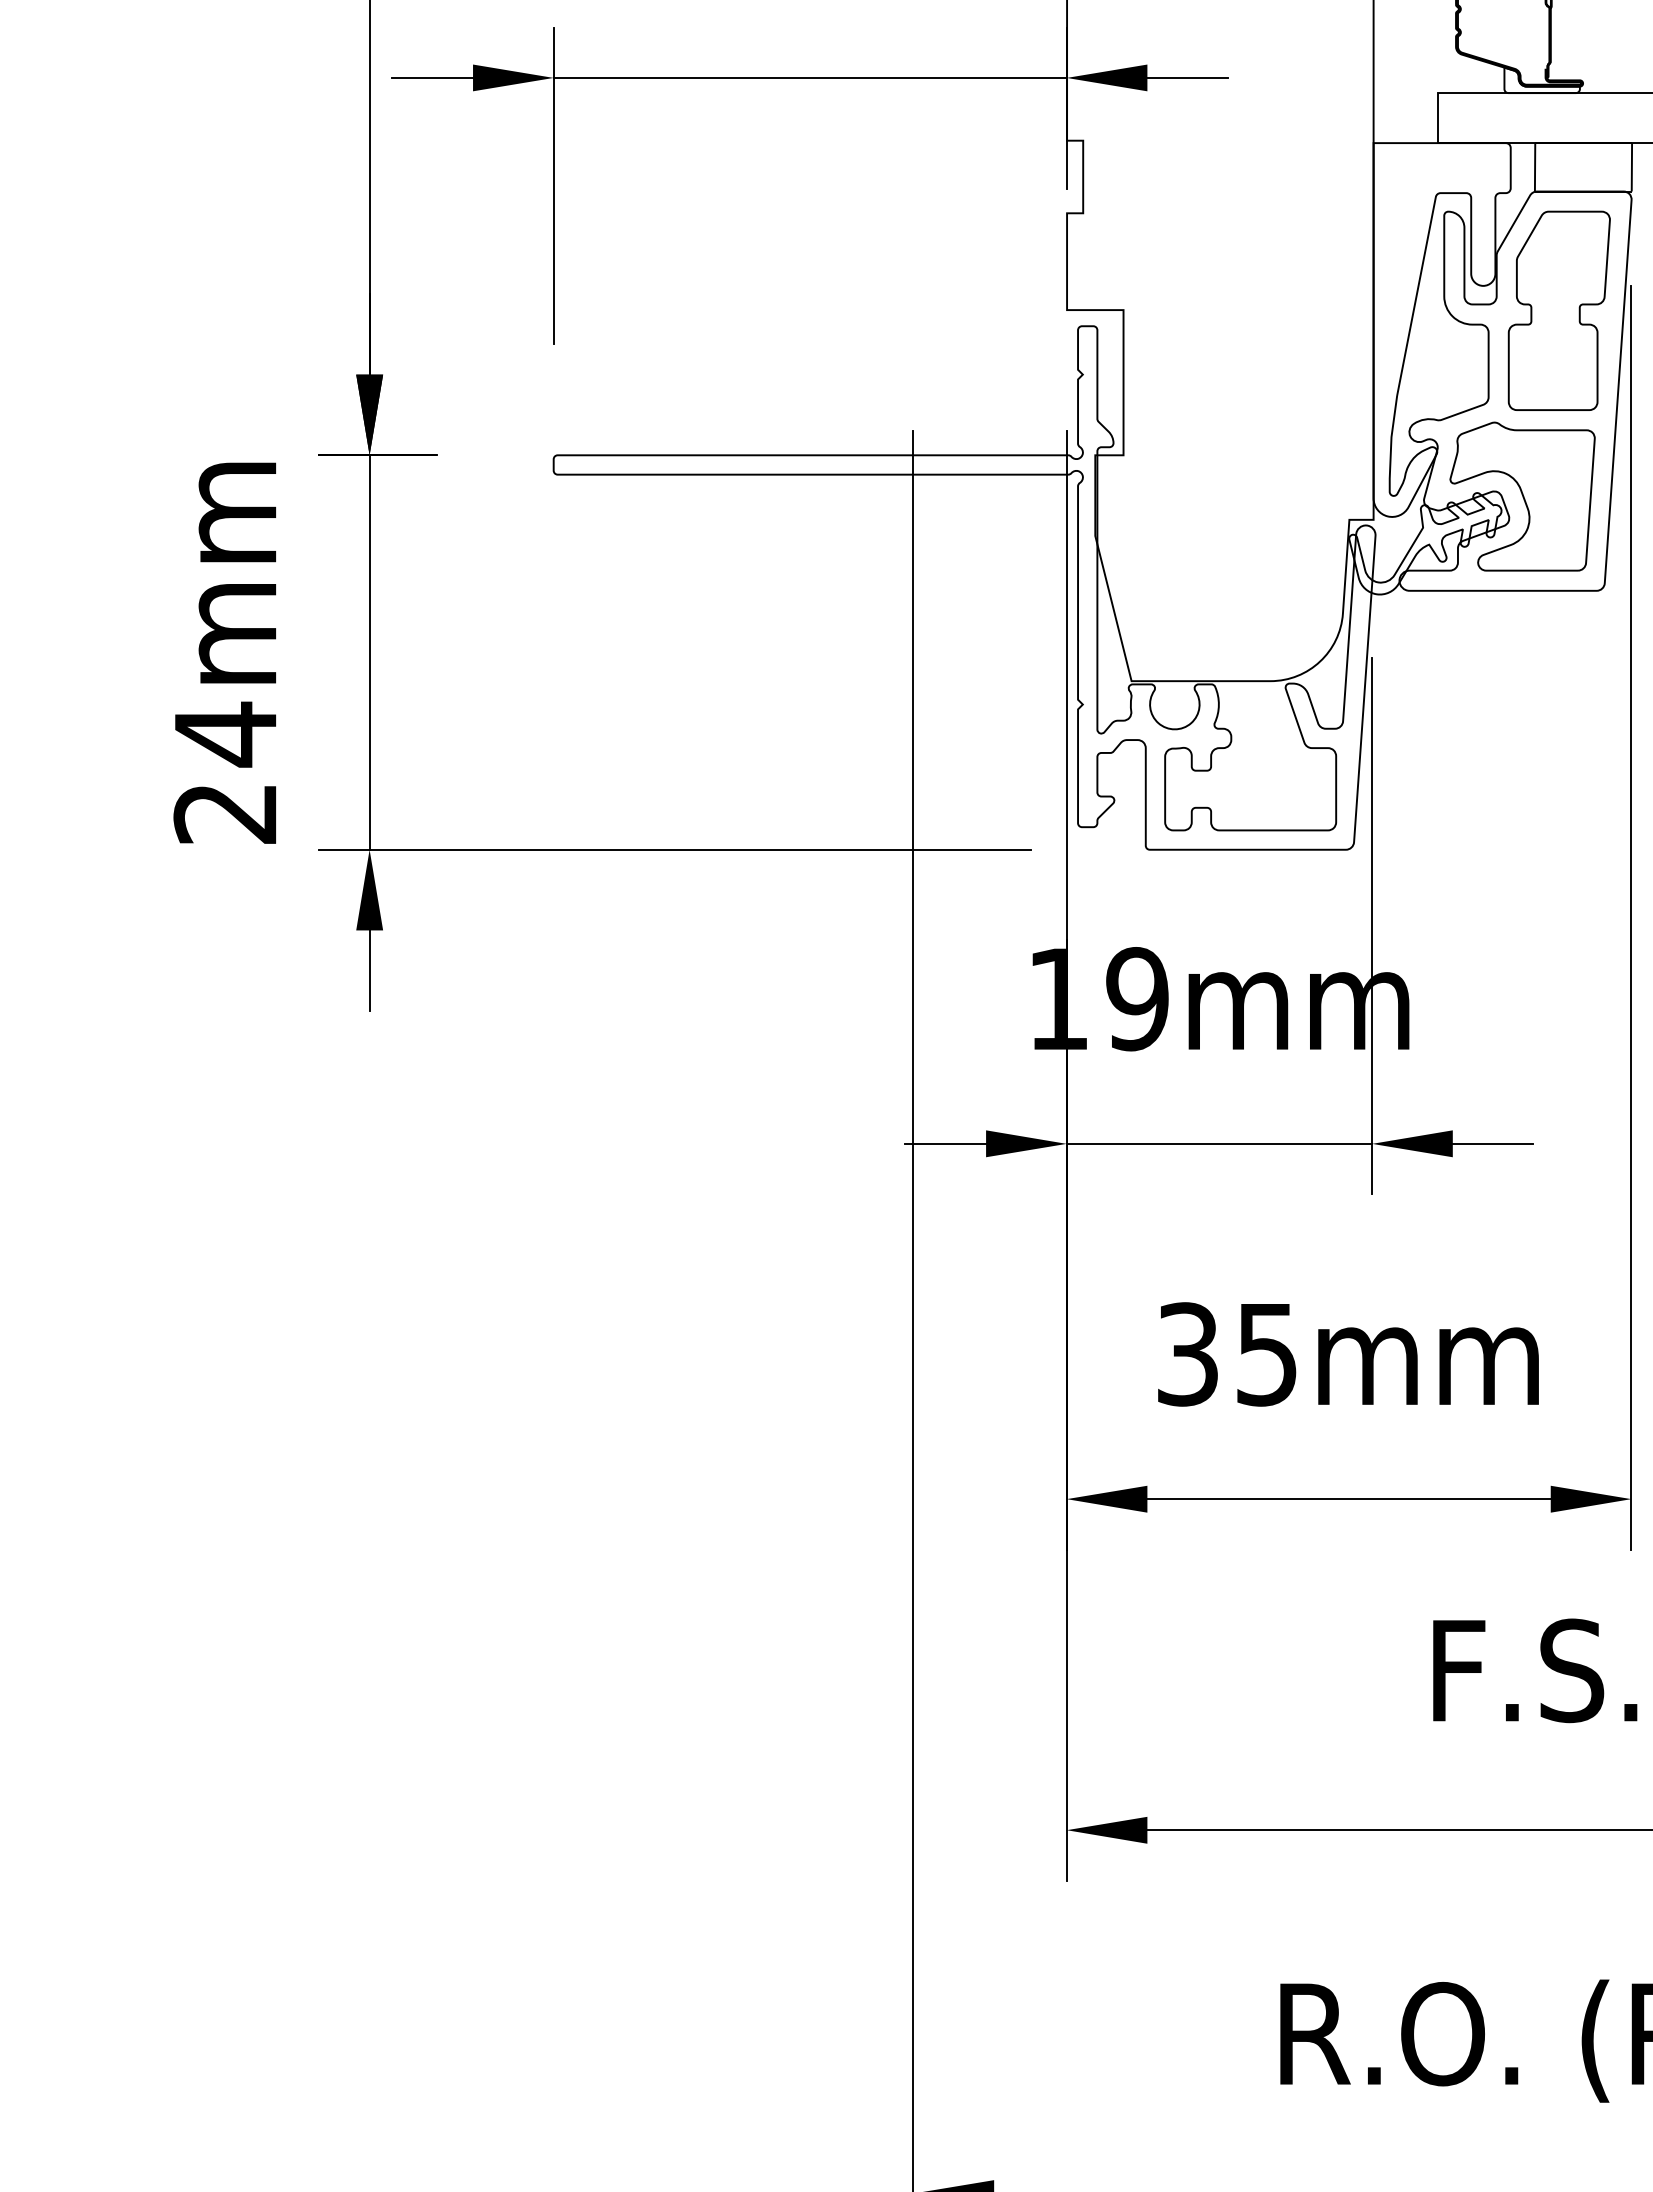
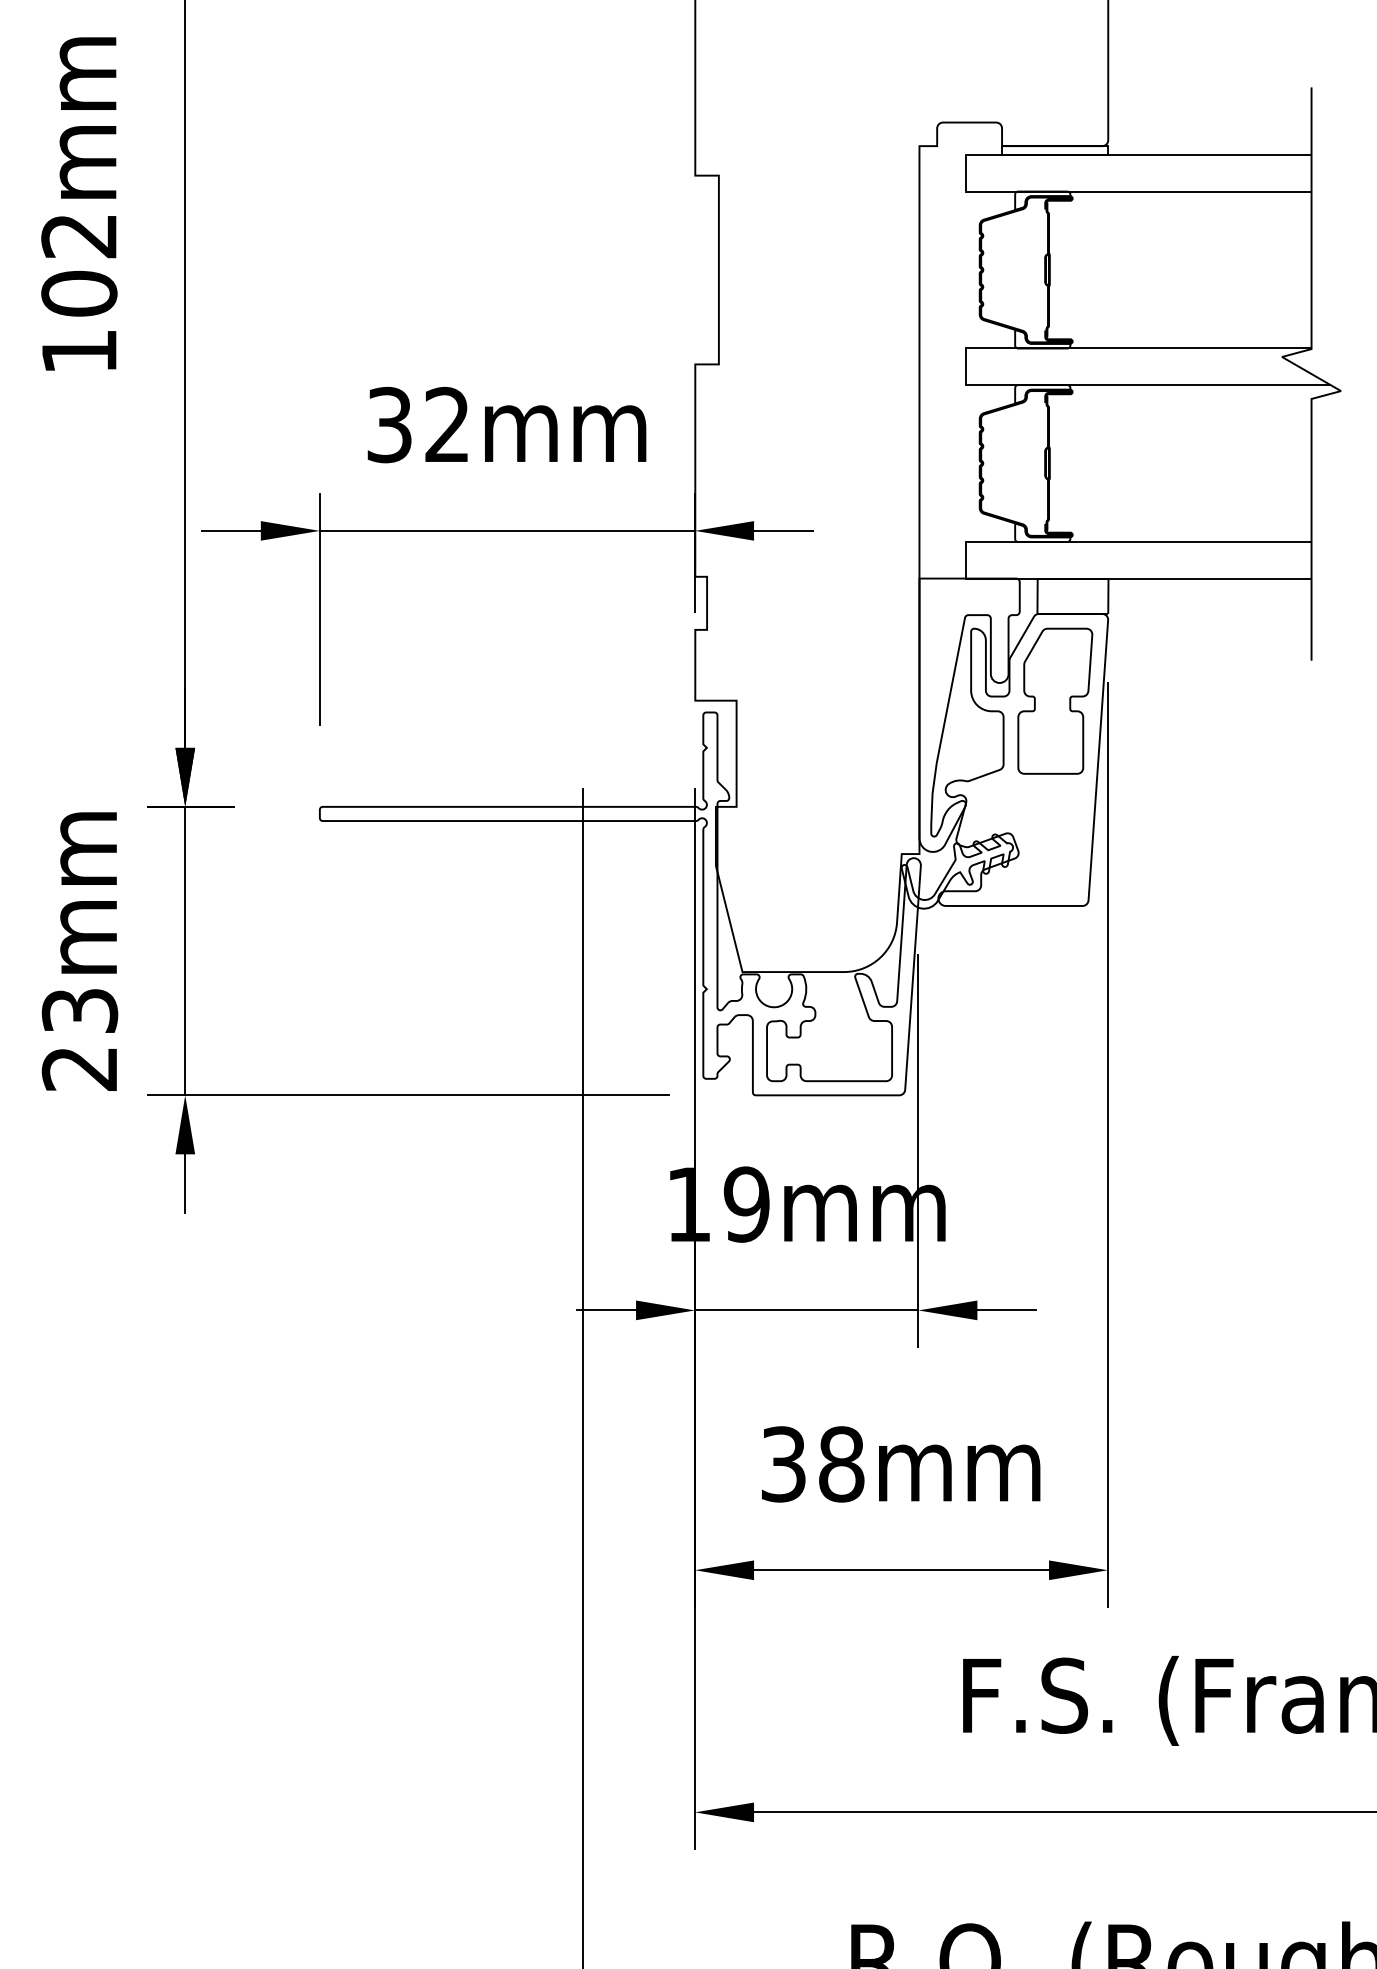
part: (1522, 497) -> (1028, 837), removed
text: (225, 735) -> (79, 1011), 24mm -> 23mm
text: (1266, 1354) -> (841, 1464), 35mm -> 38mm

